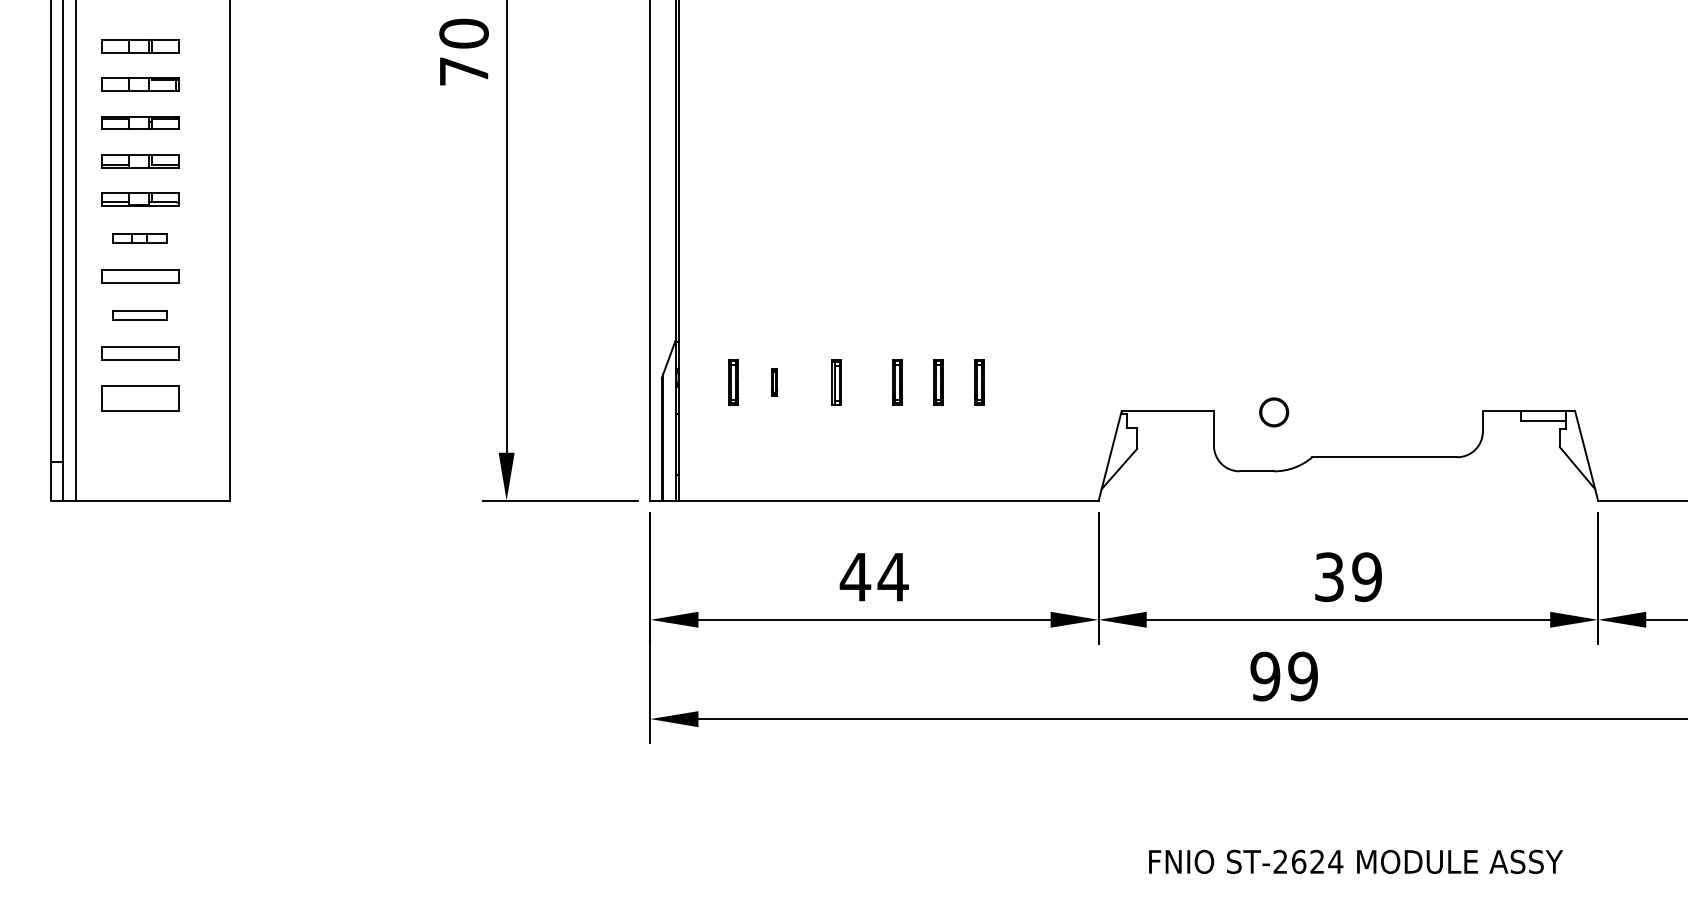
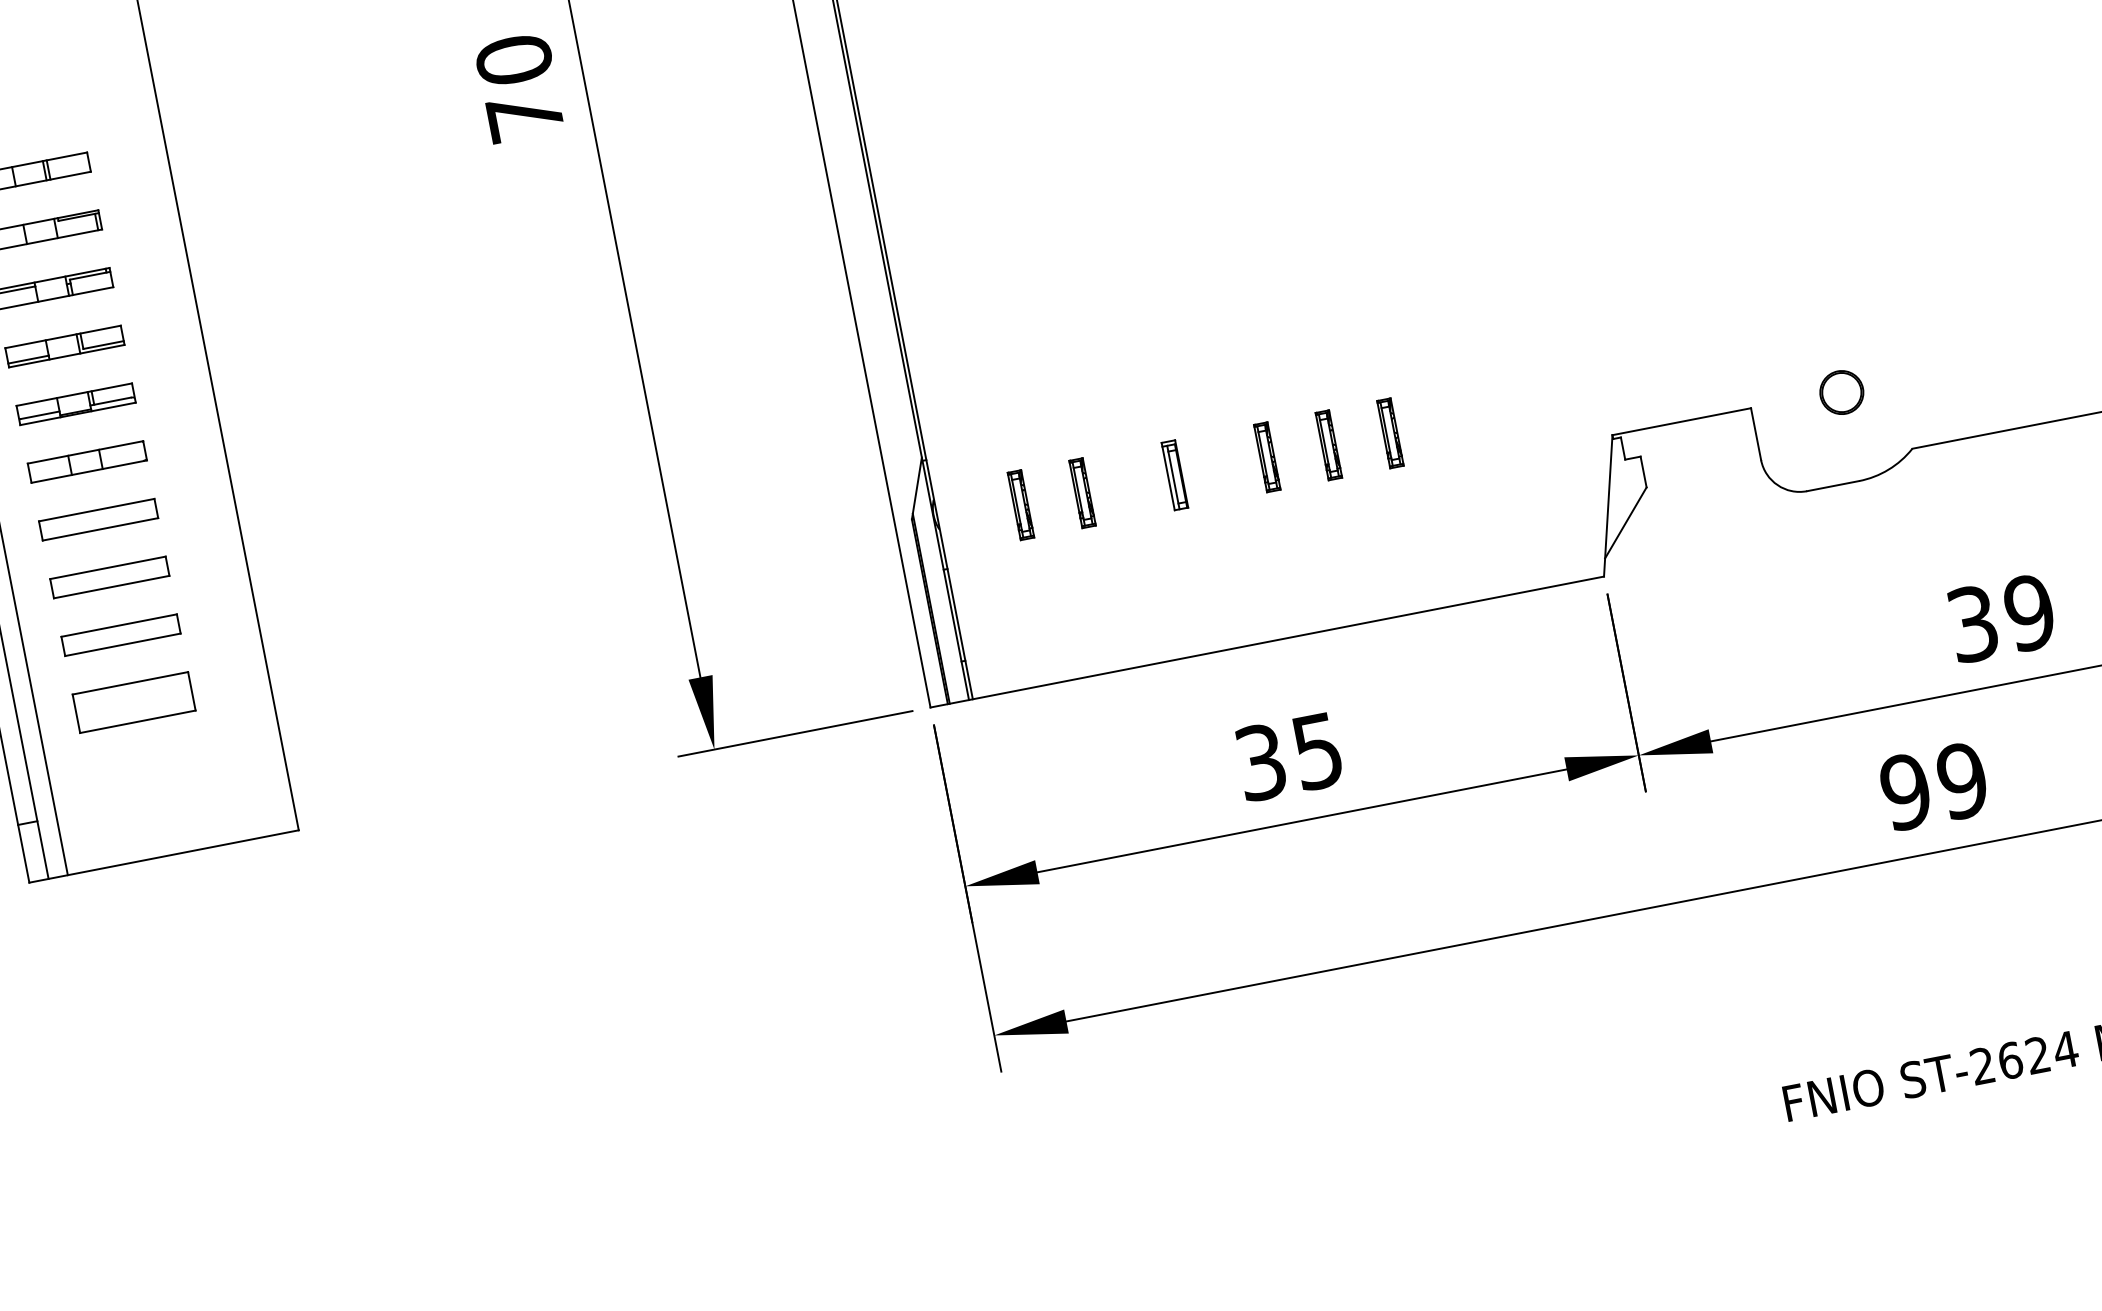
part: (140, 238) -> (87, 462), size x1.43
part: (140, 315) -> (110, 578), size x1.43
part: (774, 382) -> (1082, 493), size x1.67
text: (873, 577) -> (1288, 757), 44 -> 35

